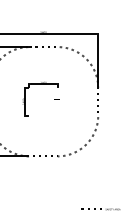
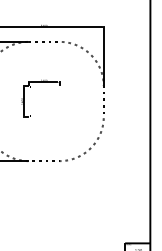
part: (100, 208) -> (106, 218), removed

